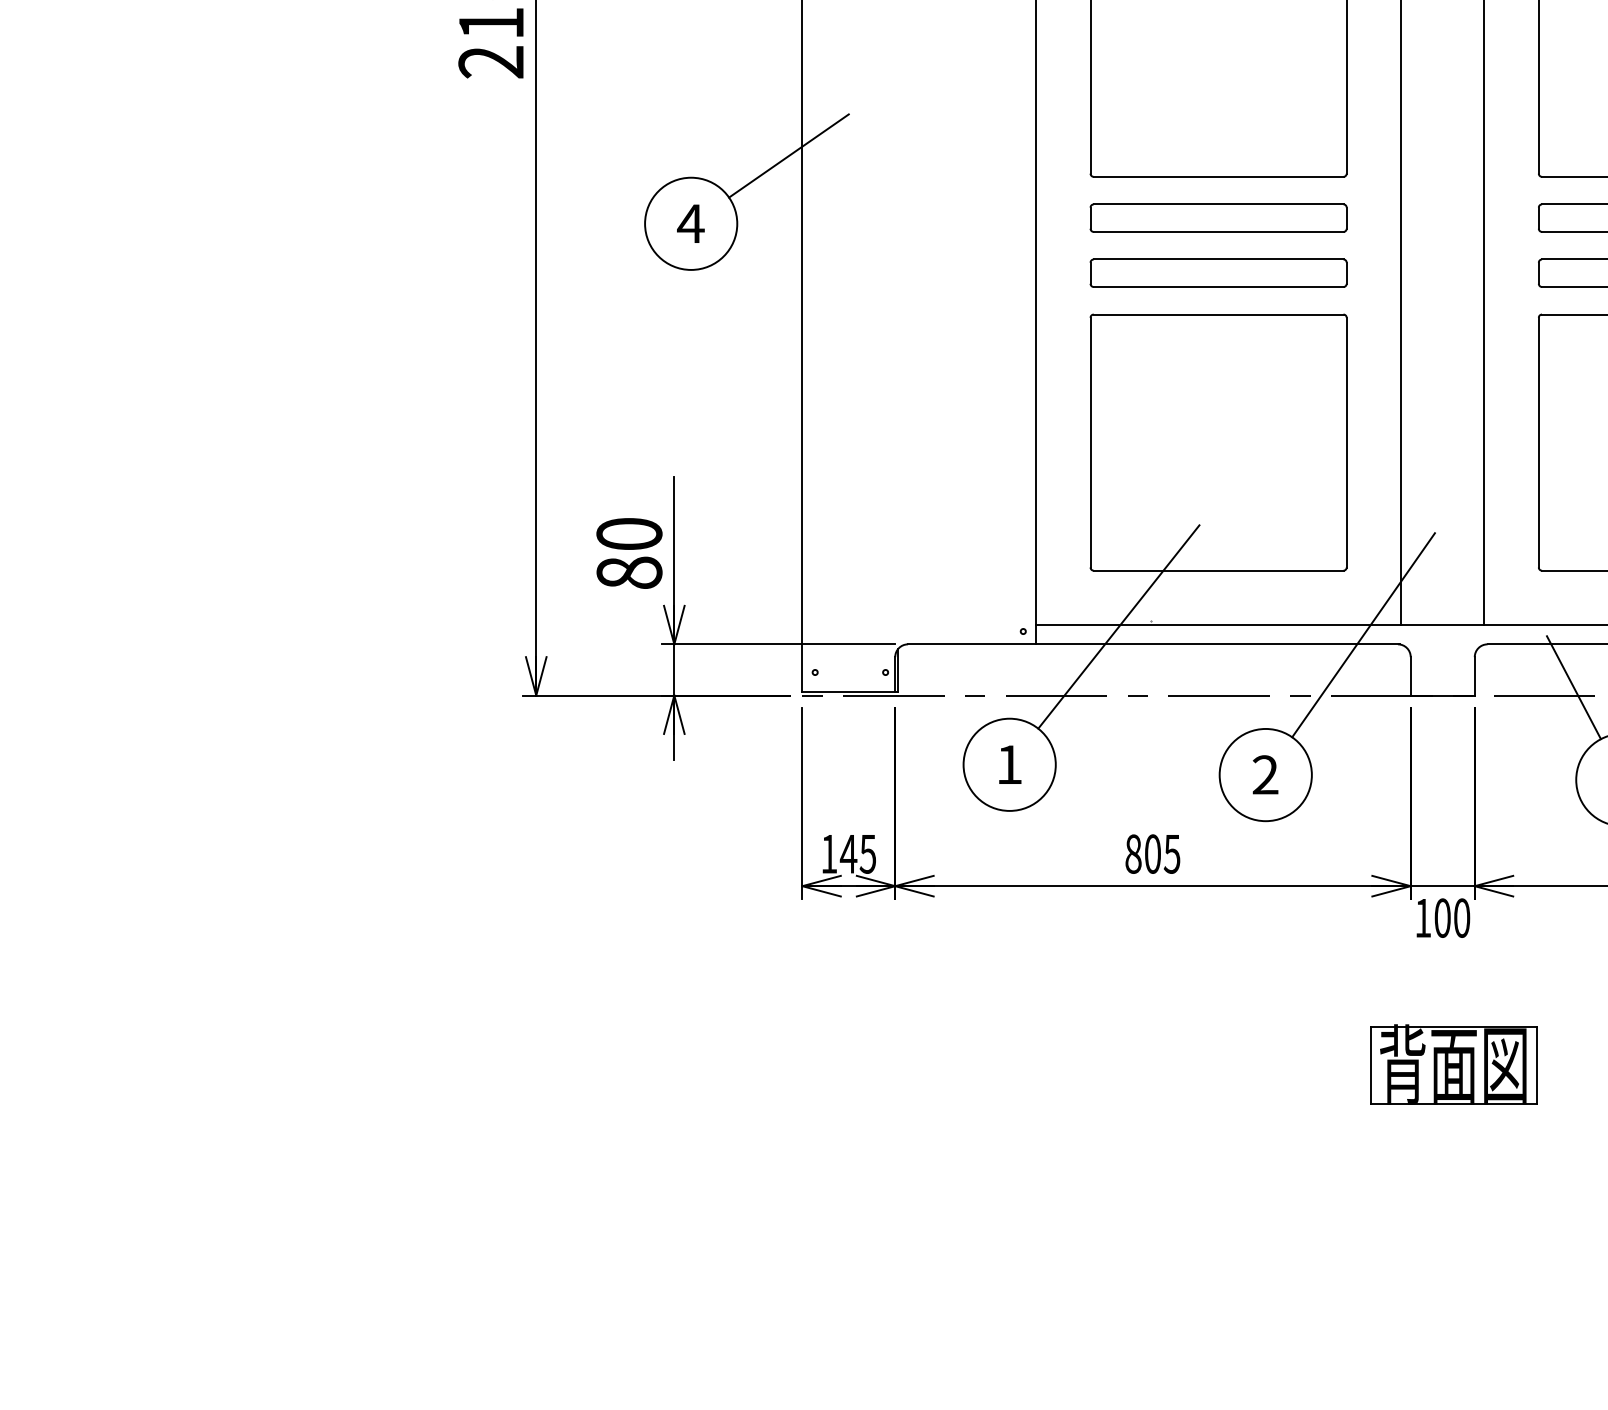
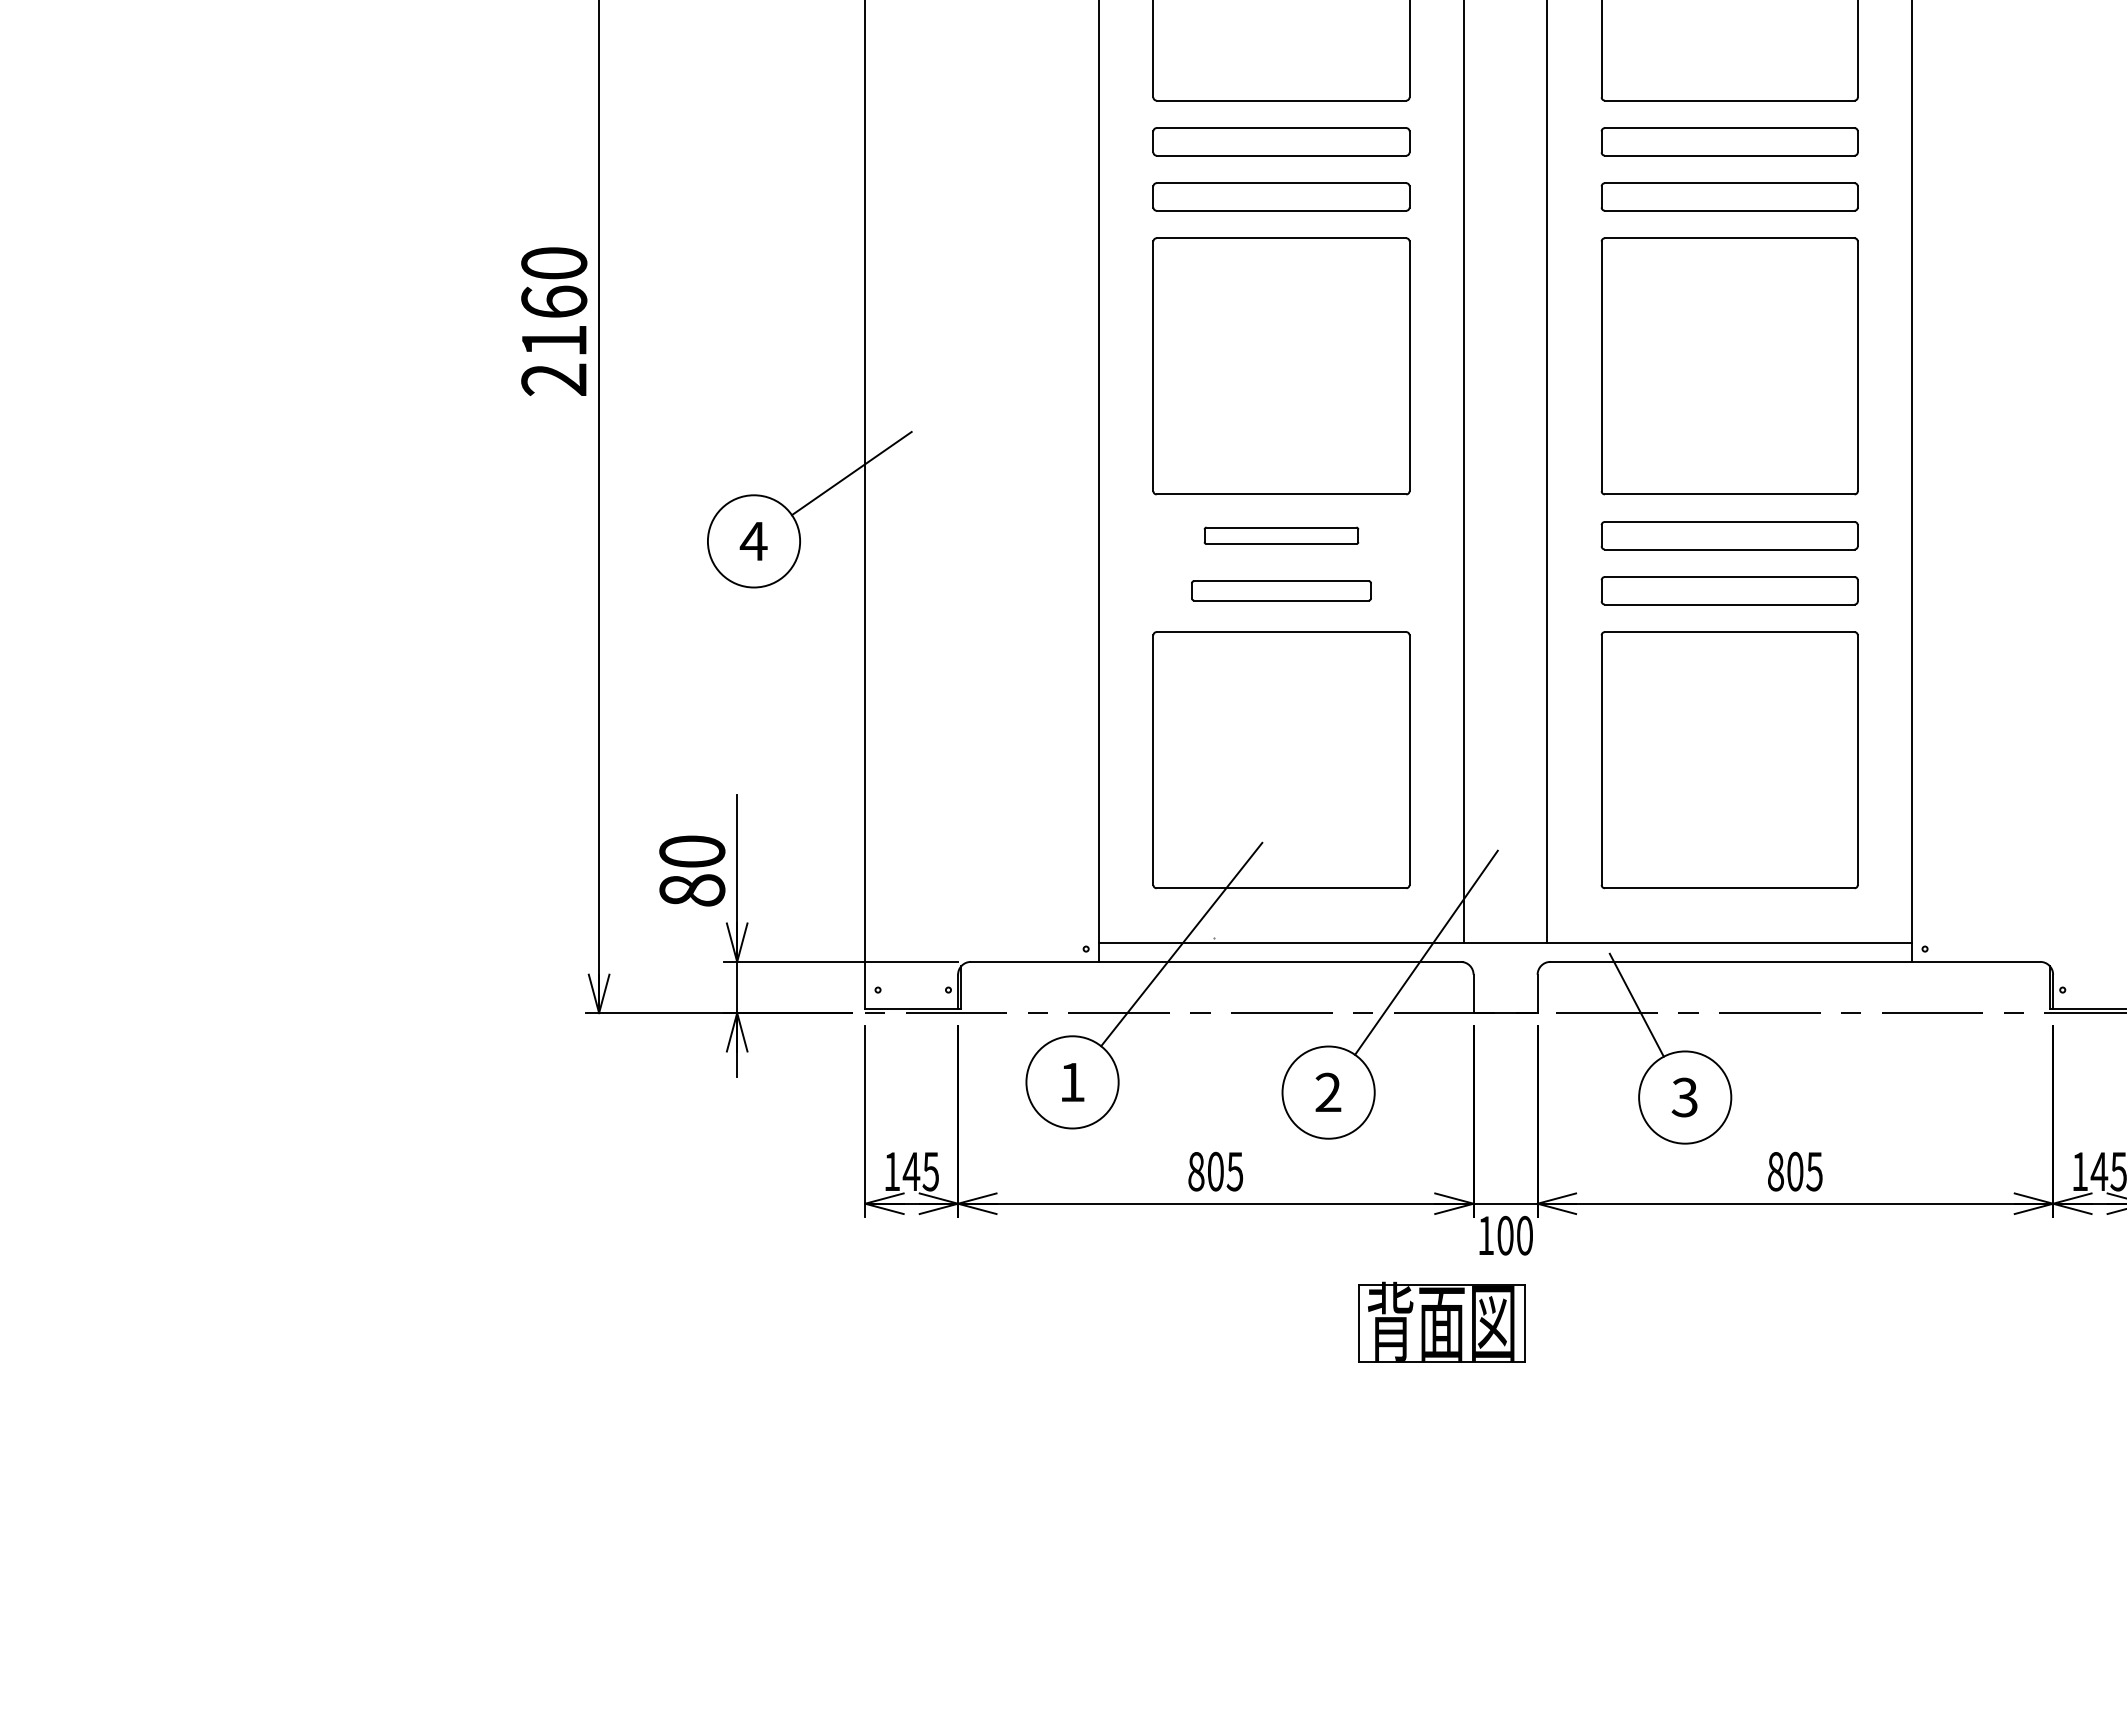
part: (1218, 217) -> (1281, 535), size x0.6
part: (1218, 272) -> (1281, 590), size x0.7
part: (1453, 1063) -> (1441, 1321), moved

